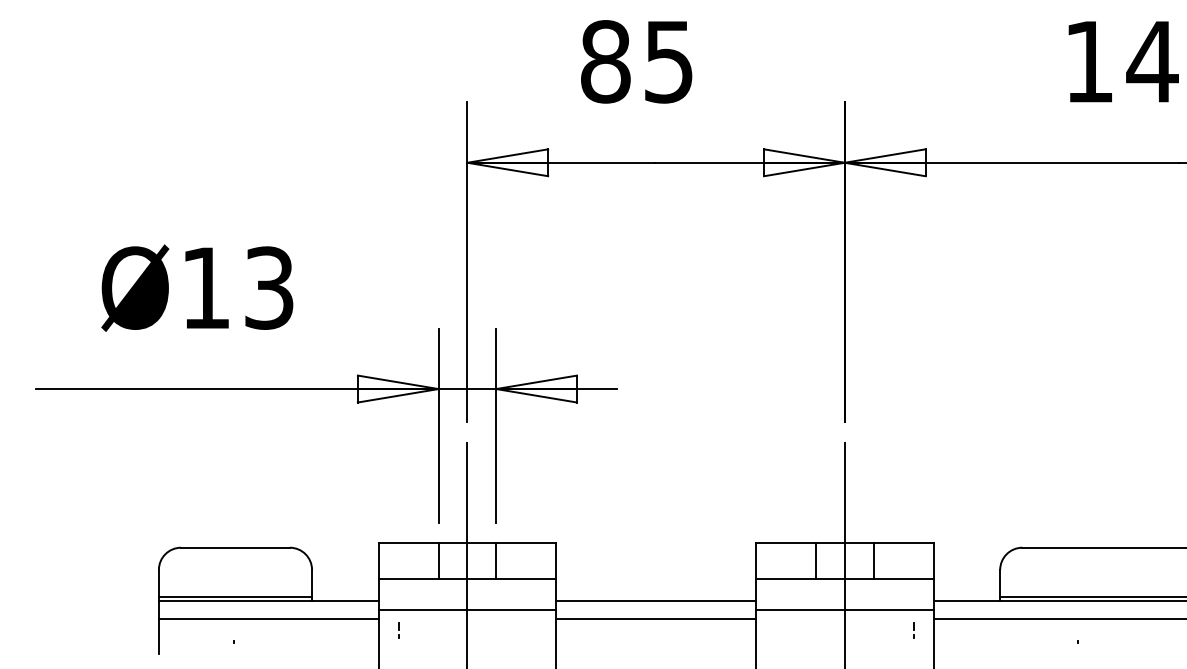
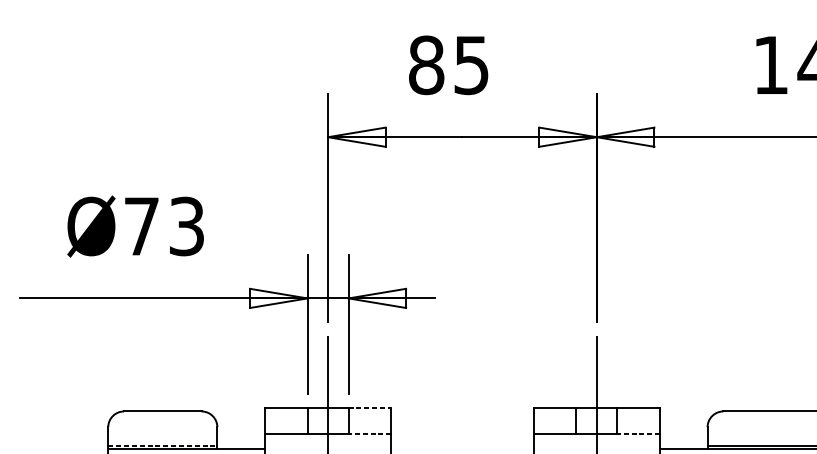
text: (205, 287) -> (141, 226), Ø13 -> Ø73
line: (526, 543) -> (370, 408), solid -> dashed
line: (526, 578) -> (370, 433), solid -> dashed
line: (903, 578) -> (638, 433), solid -> dashed
line: (235, 596) -> (162, 446), solid -> dashed
line: (656, 600) -> (462, 449), removed

